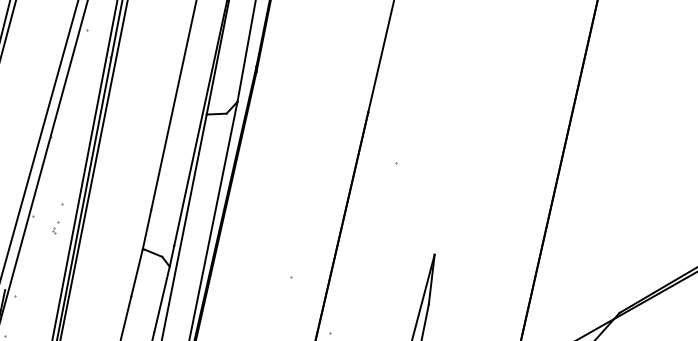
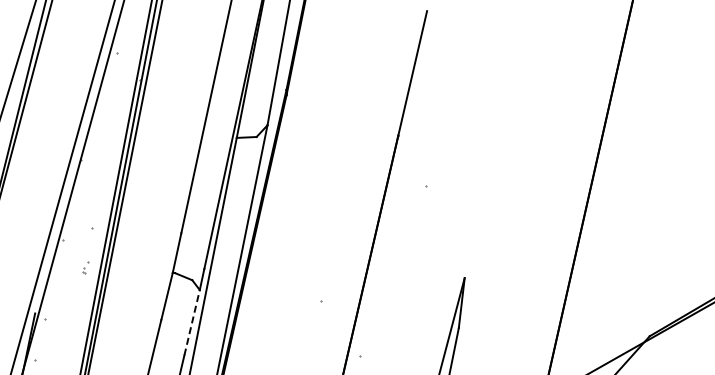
part: (55, 227) -> (85, 267), moved
line: (162, 299) -> (192, 322), solid -> dashed

